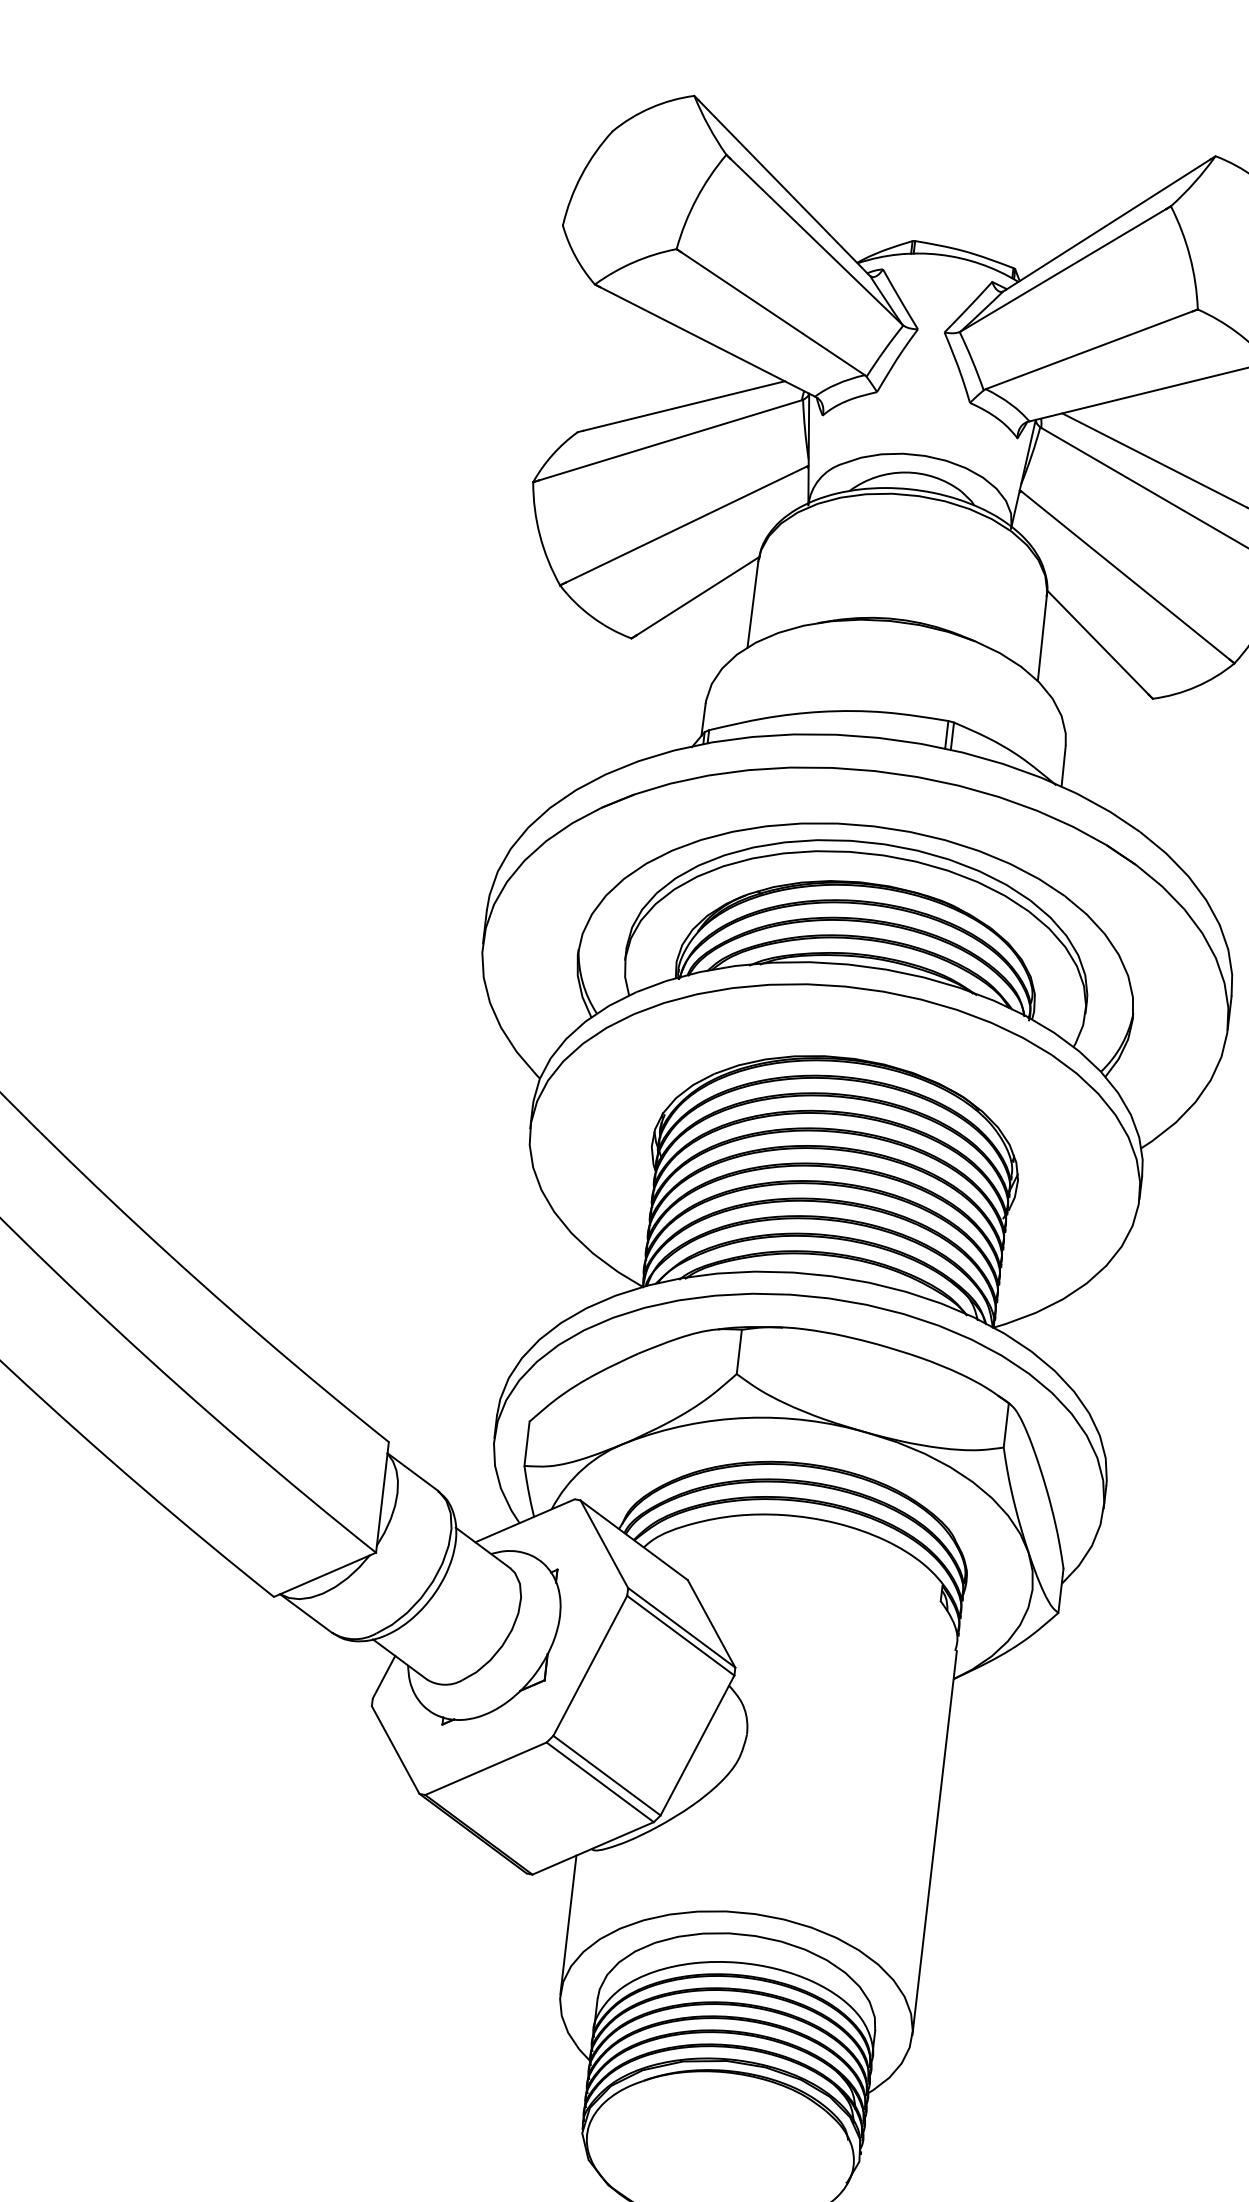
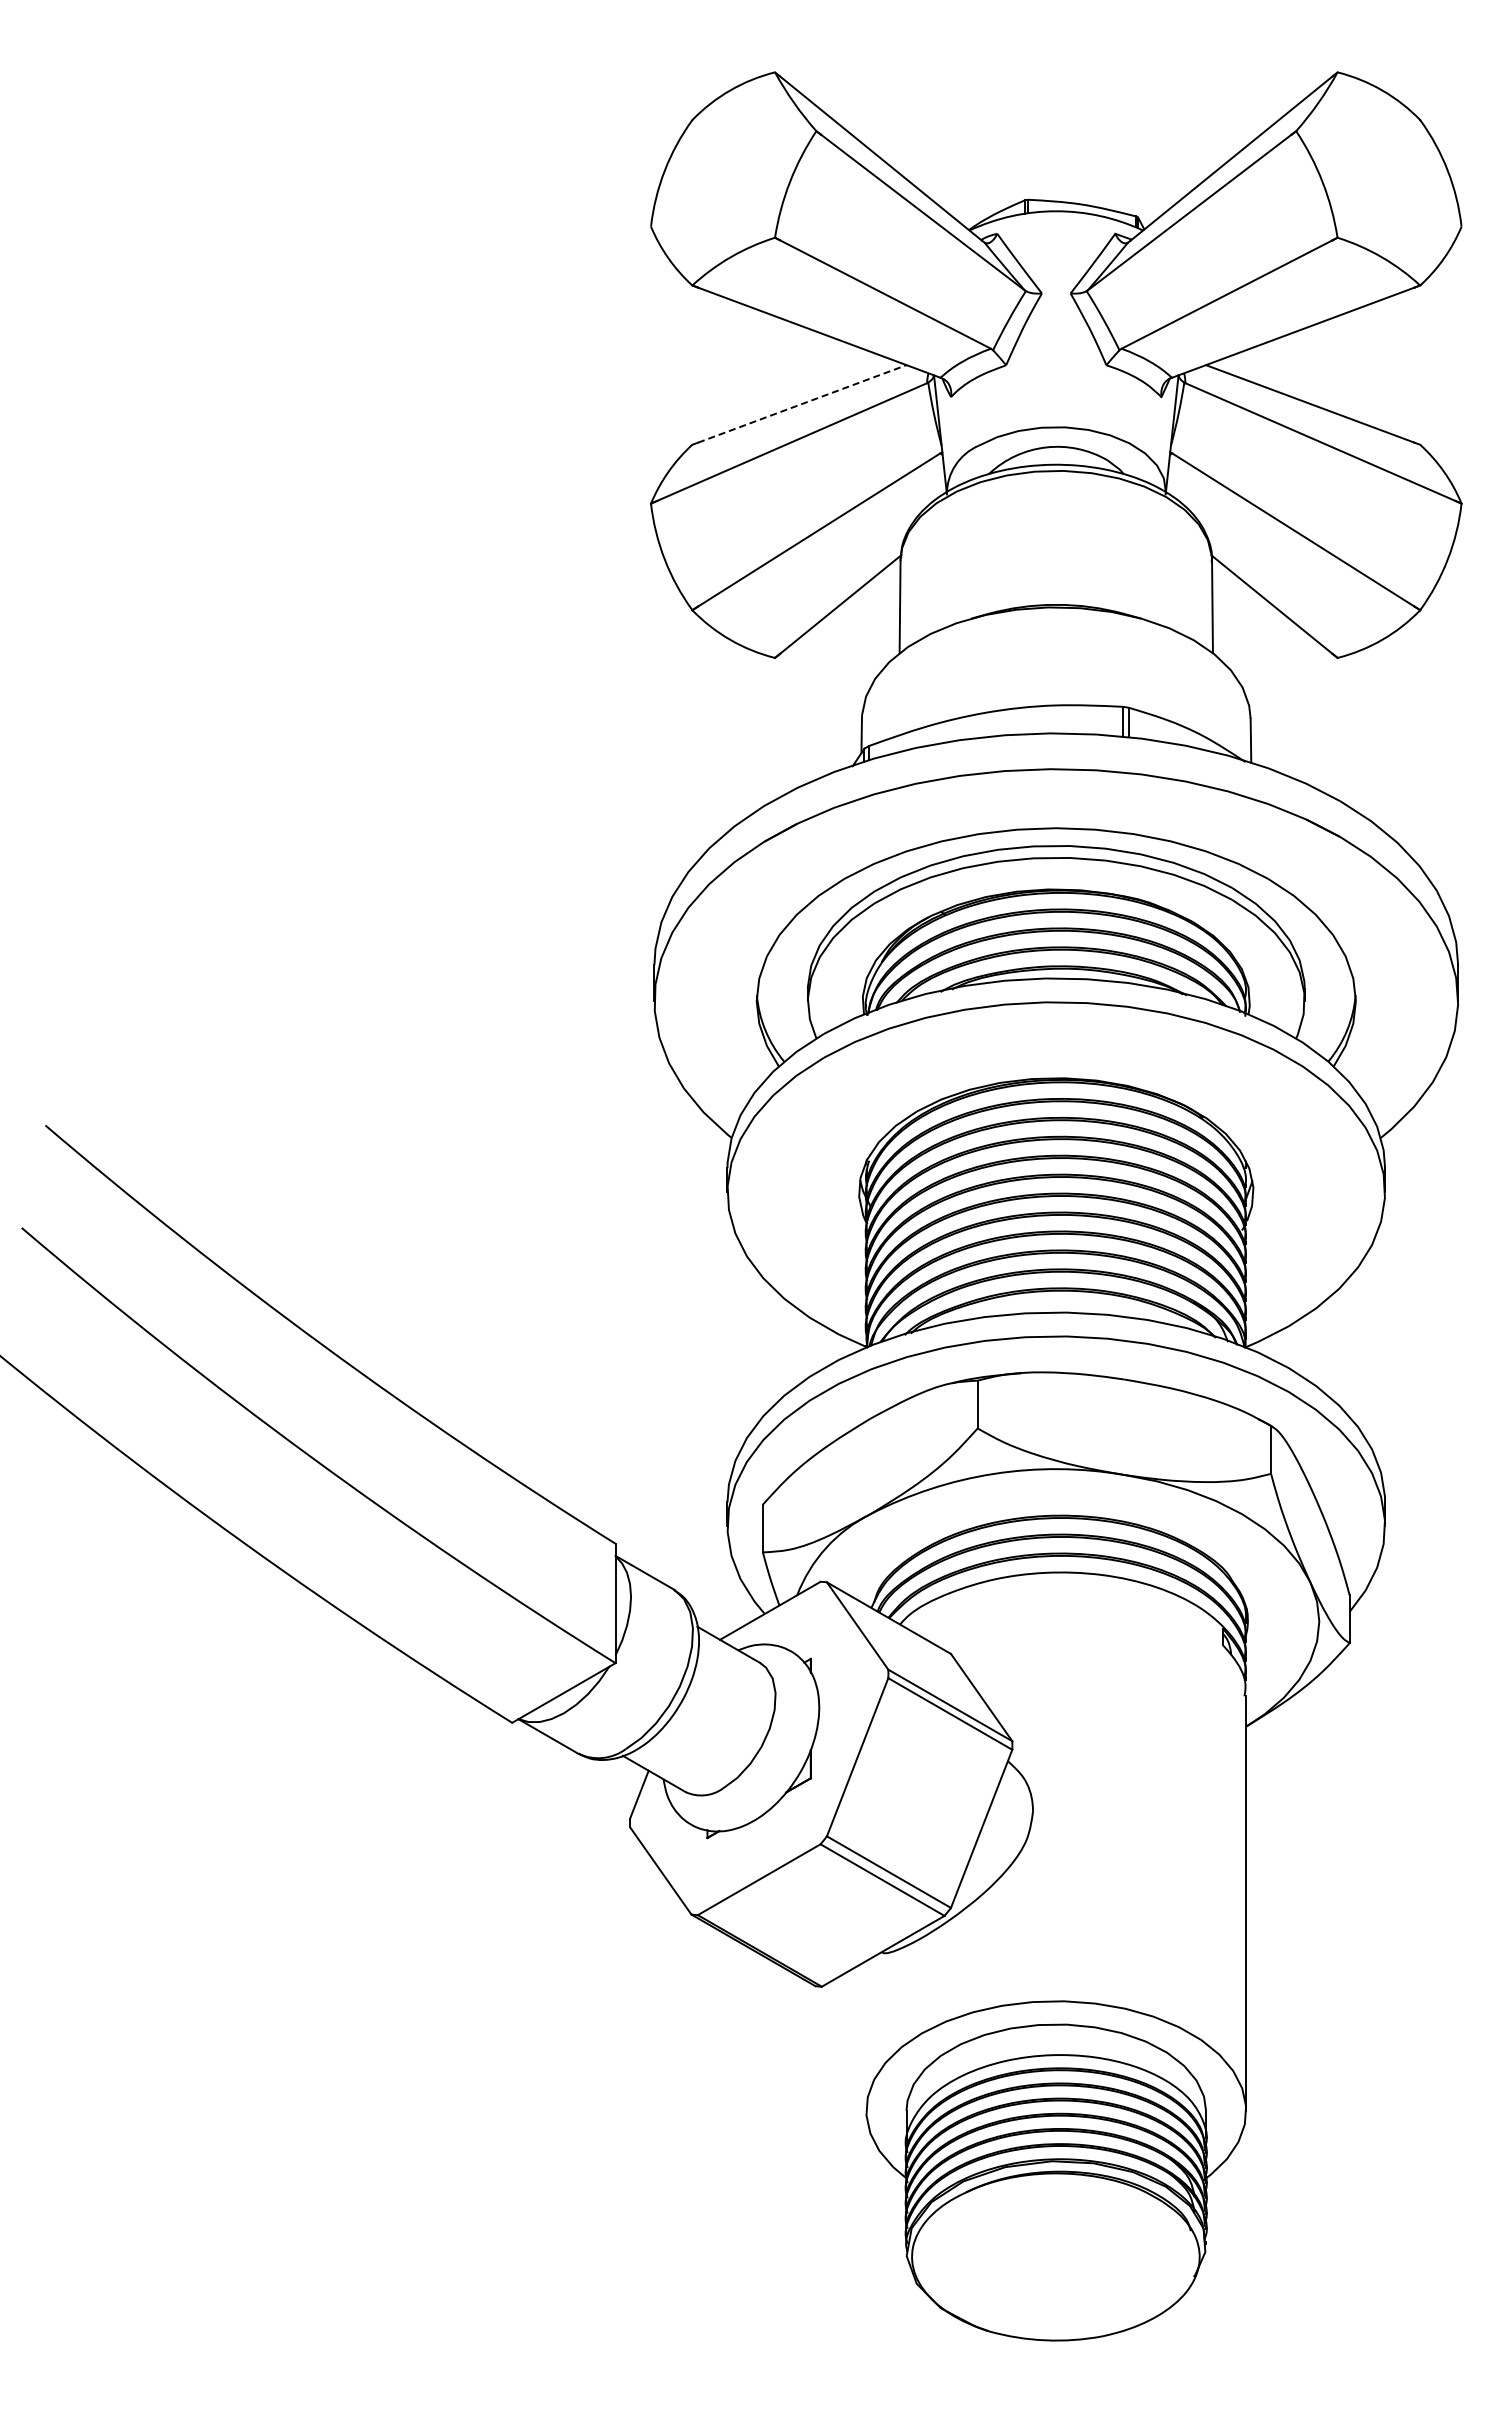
line: (684, 405) -> (802, 403), solid -> dashed
line: (568, 1924) -> (866, 2035), removed

